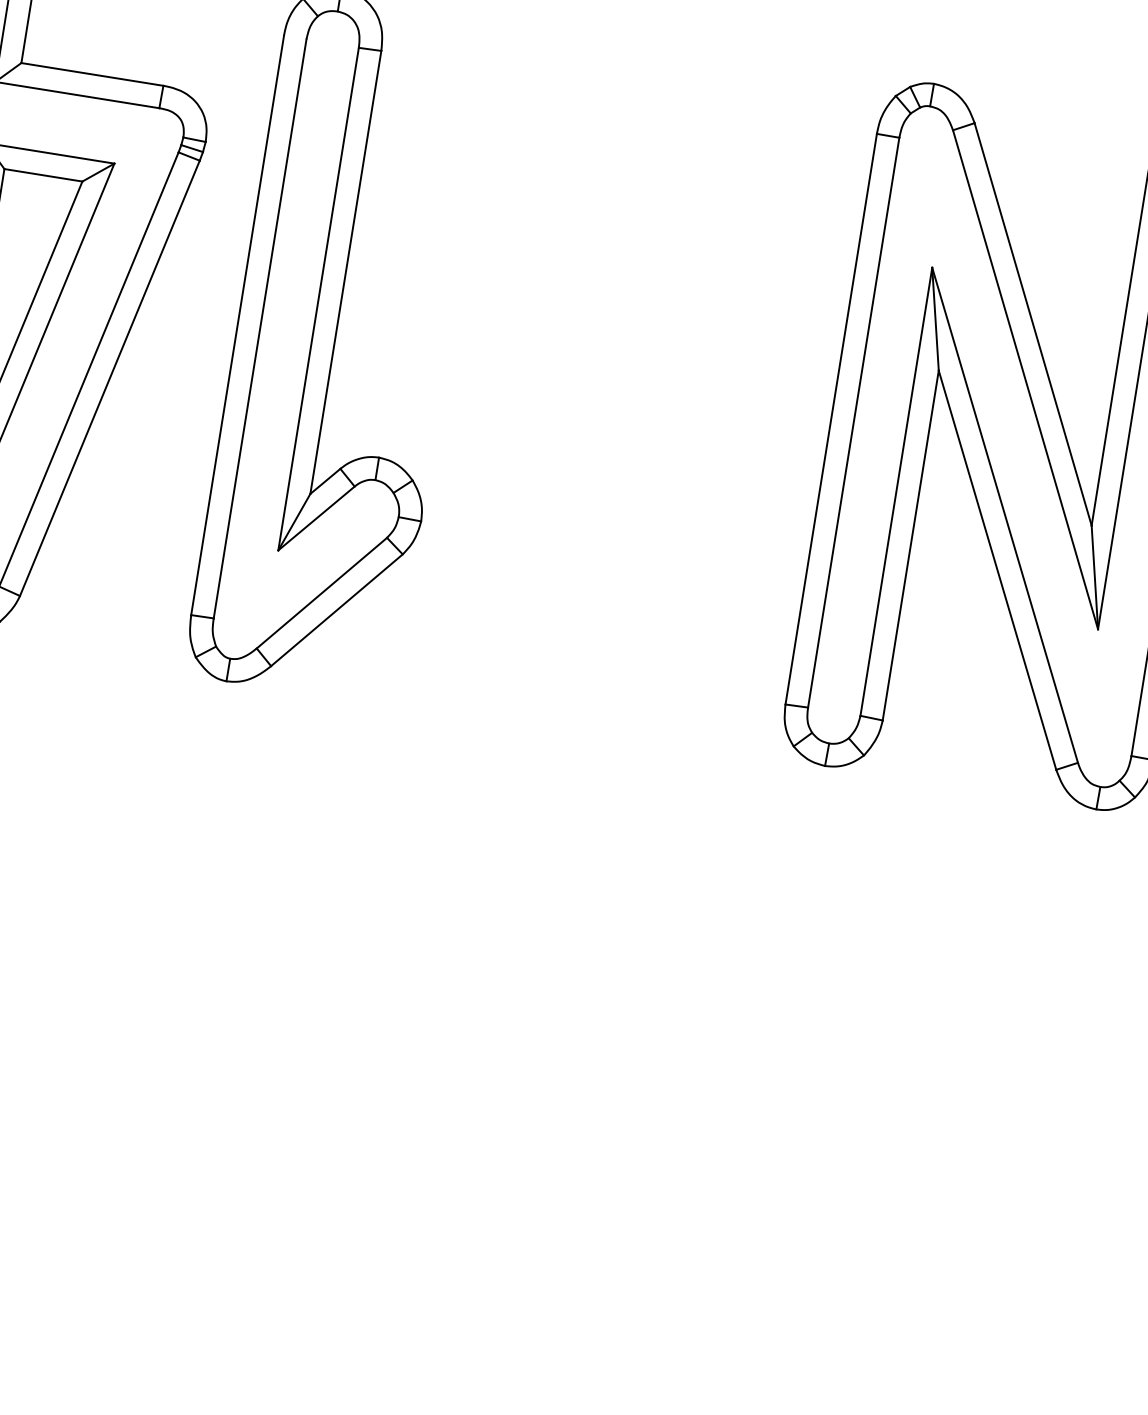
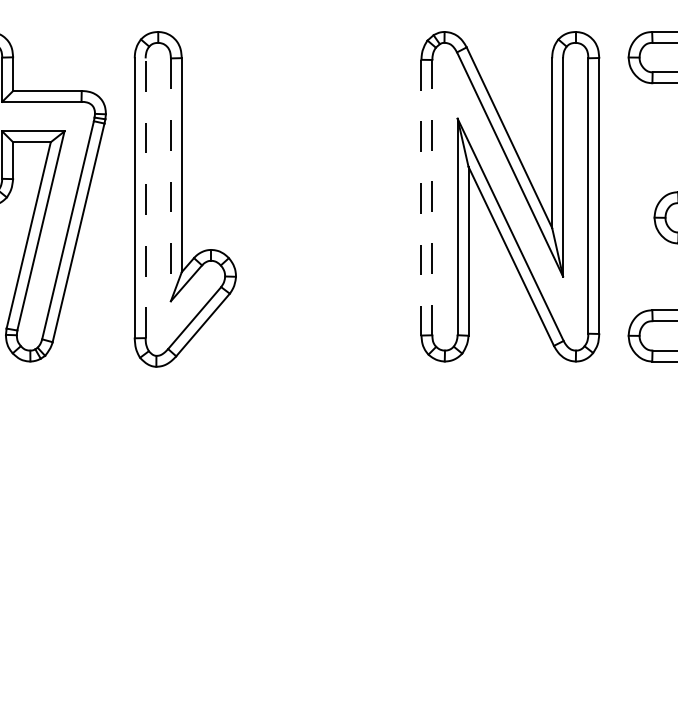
line: (317, 300) -> (170, 180), solid -> dashed
line: (259, 329) -> (145, 198), solid -> dashed
line: (831, 418) -> (421, 197), solid -> dashed
line: (854, 422) -> (432, 197), solid -> dashed

